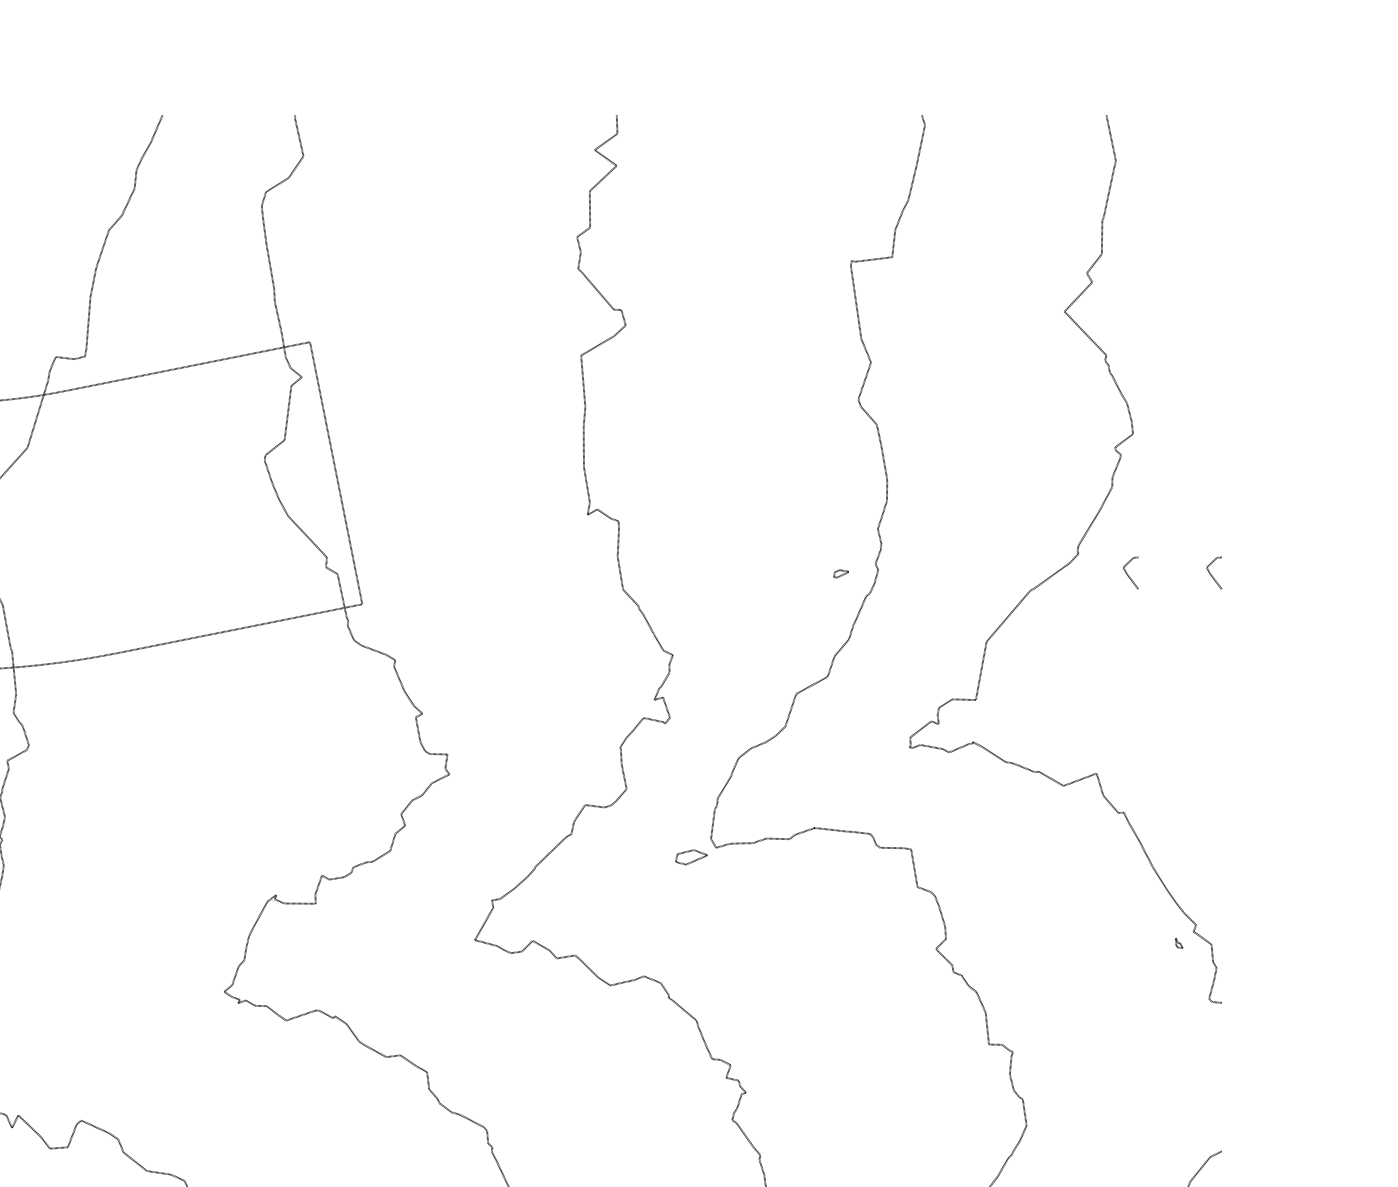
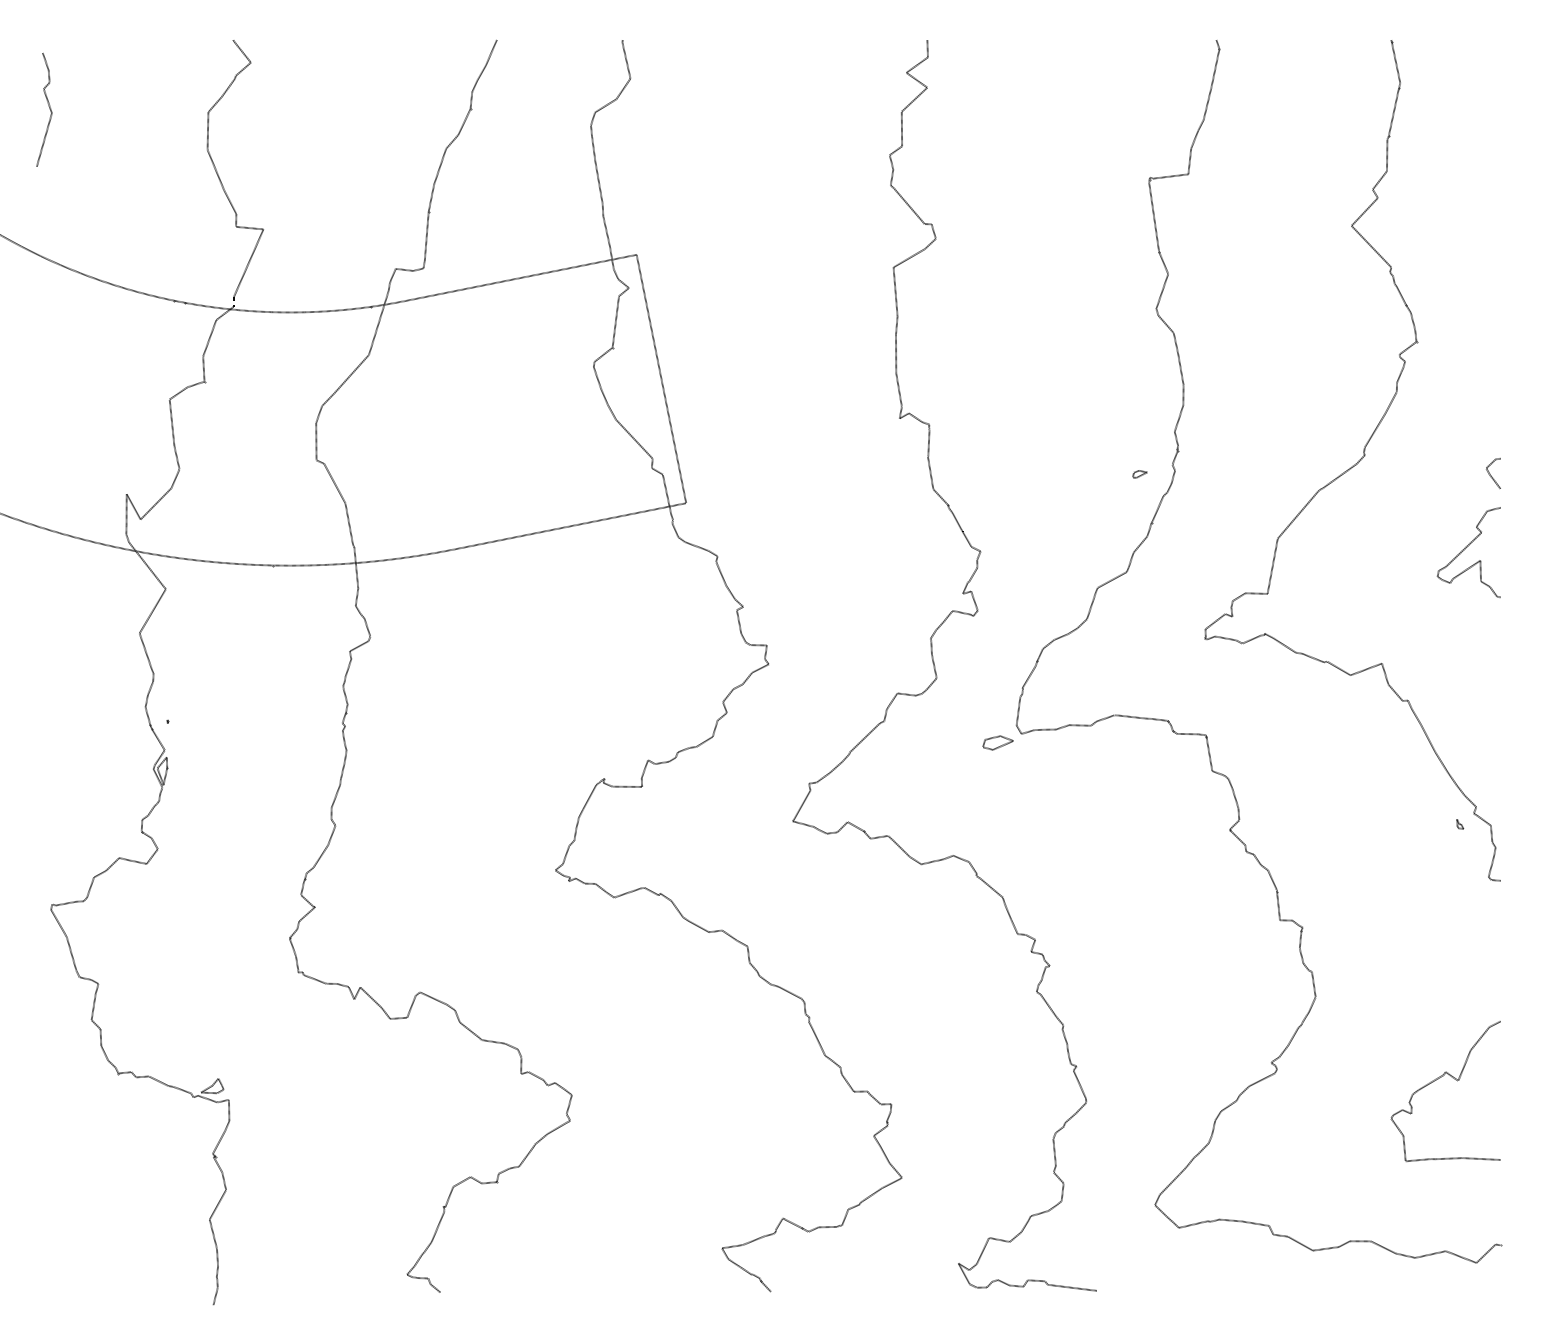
line: (1128, 575) -> (1412, 475), removed
curve: (1184, 653) -> (1465, 549), added

